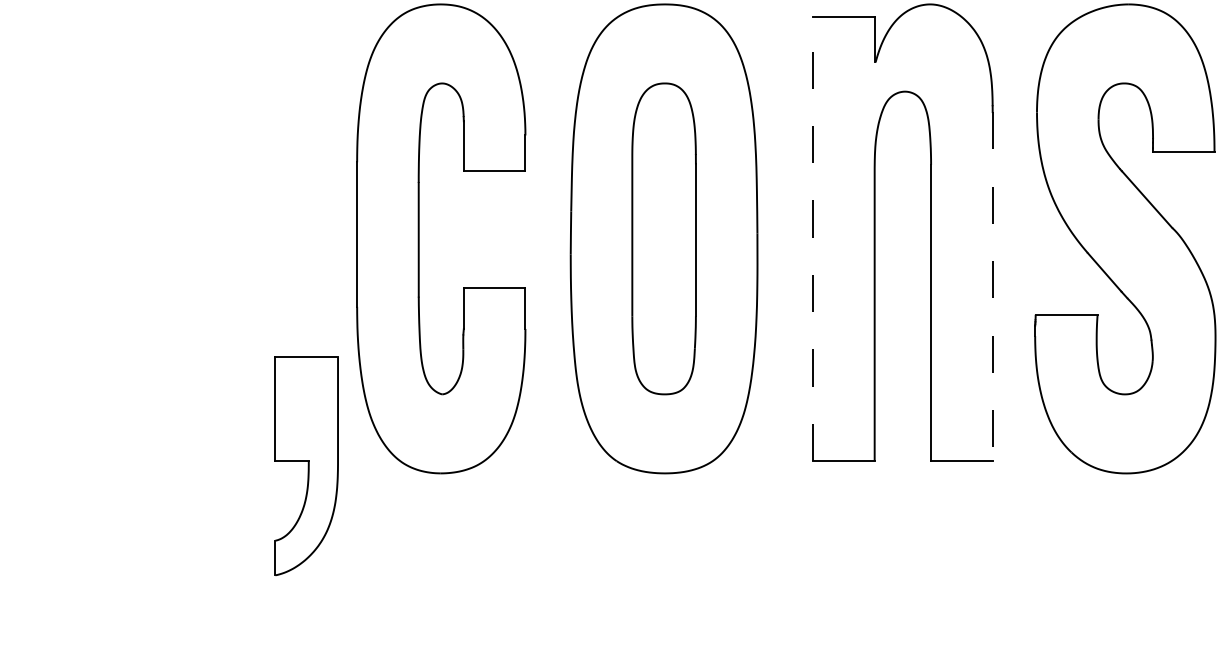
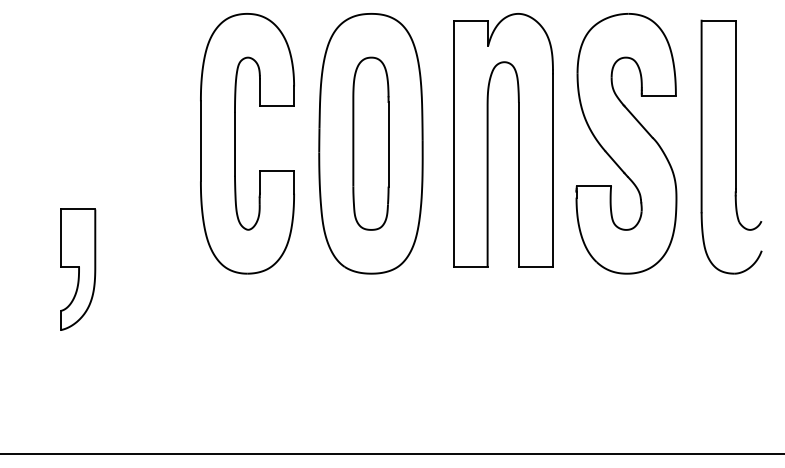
line: (813, 238) -> (453, 143), dashed -> solid
line: (993, 287) -> (553, 170), dashed -> solid
part: (307, 465) -> (78, 269), moved

